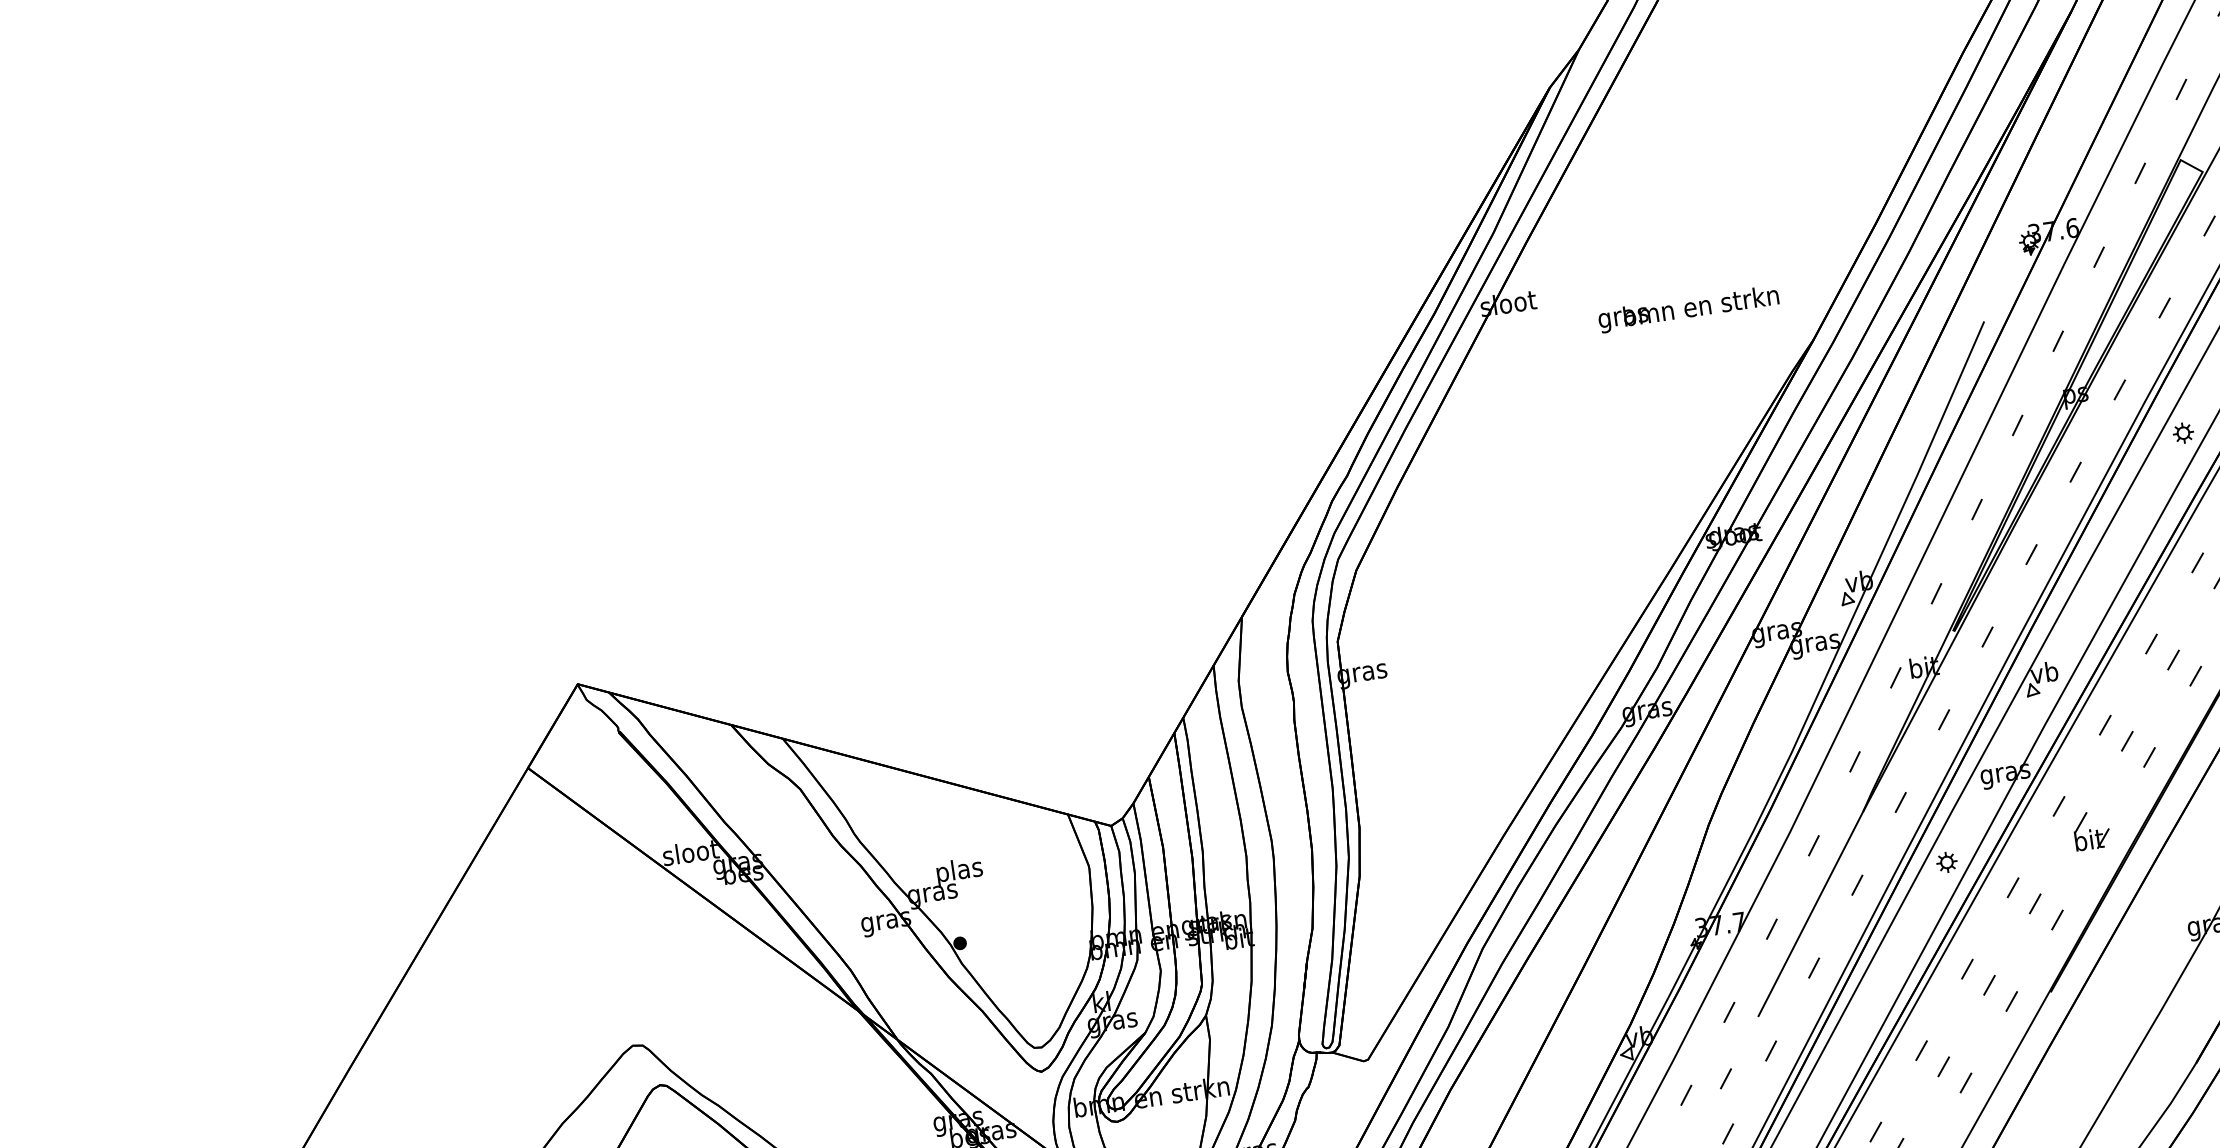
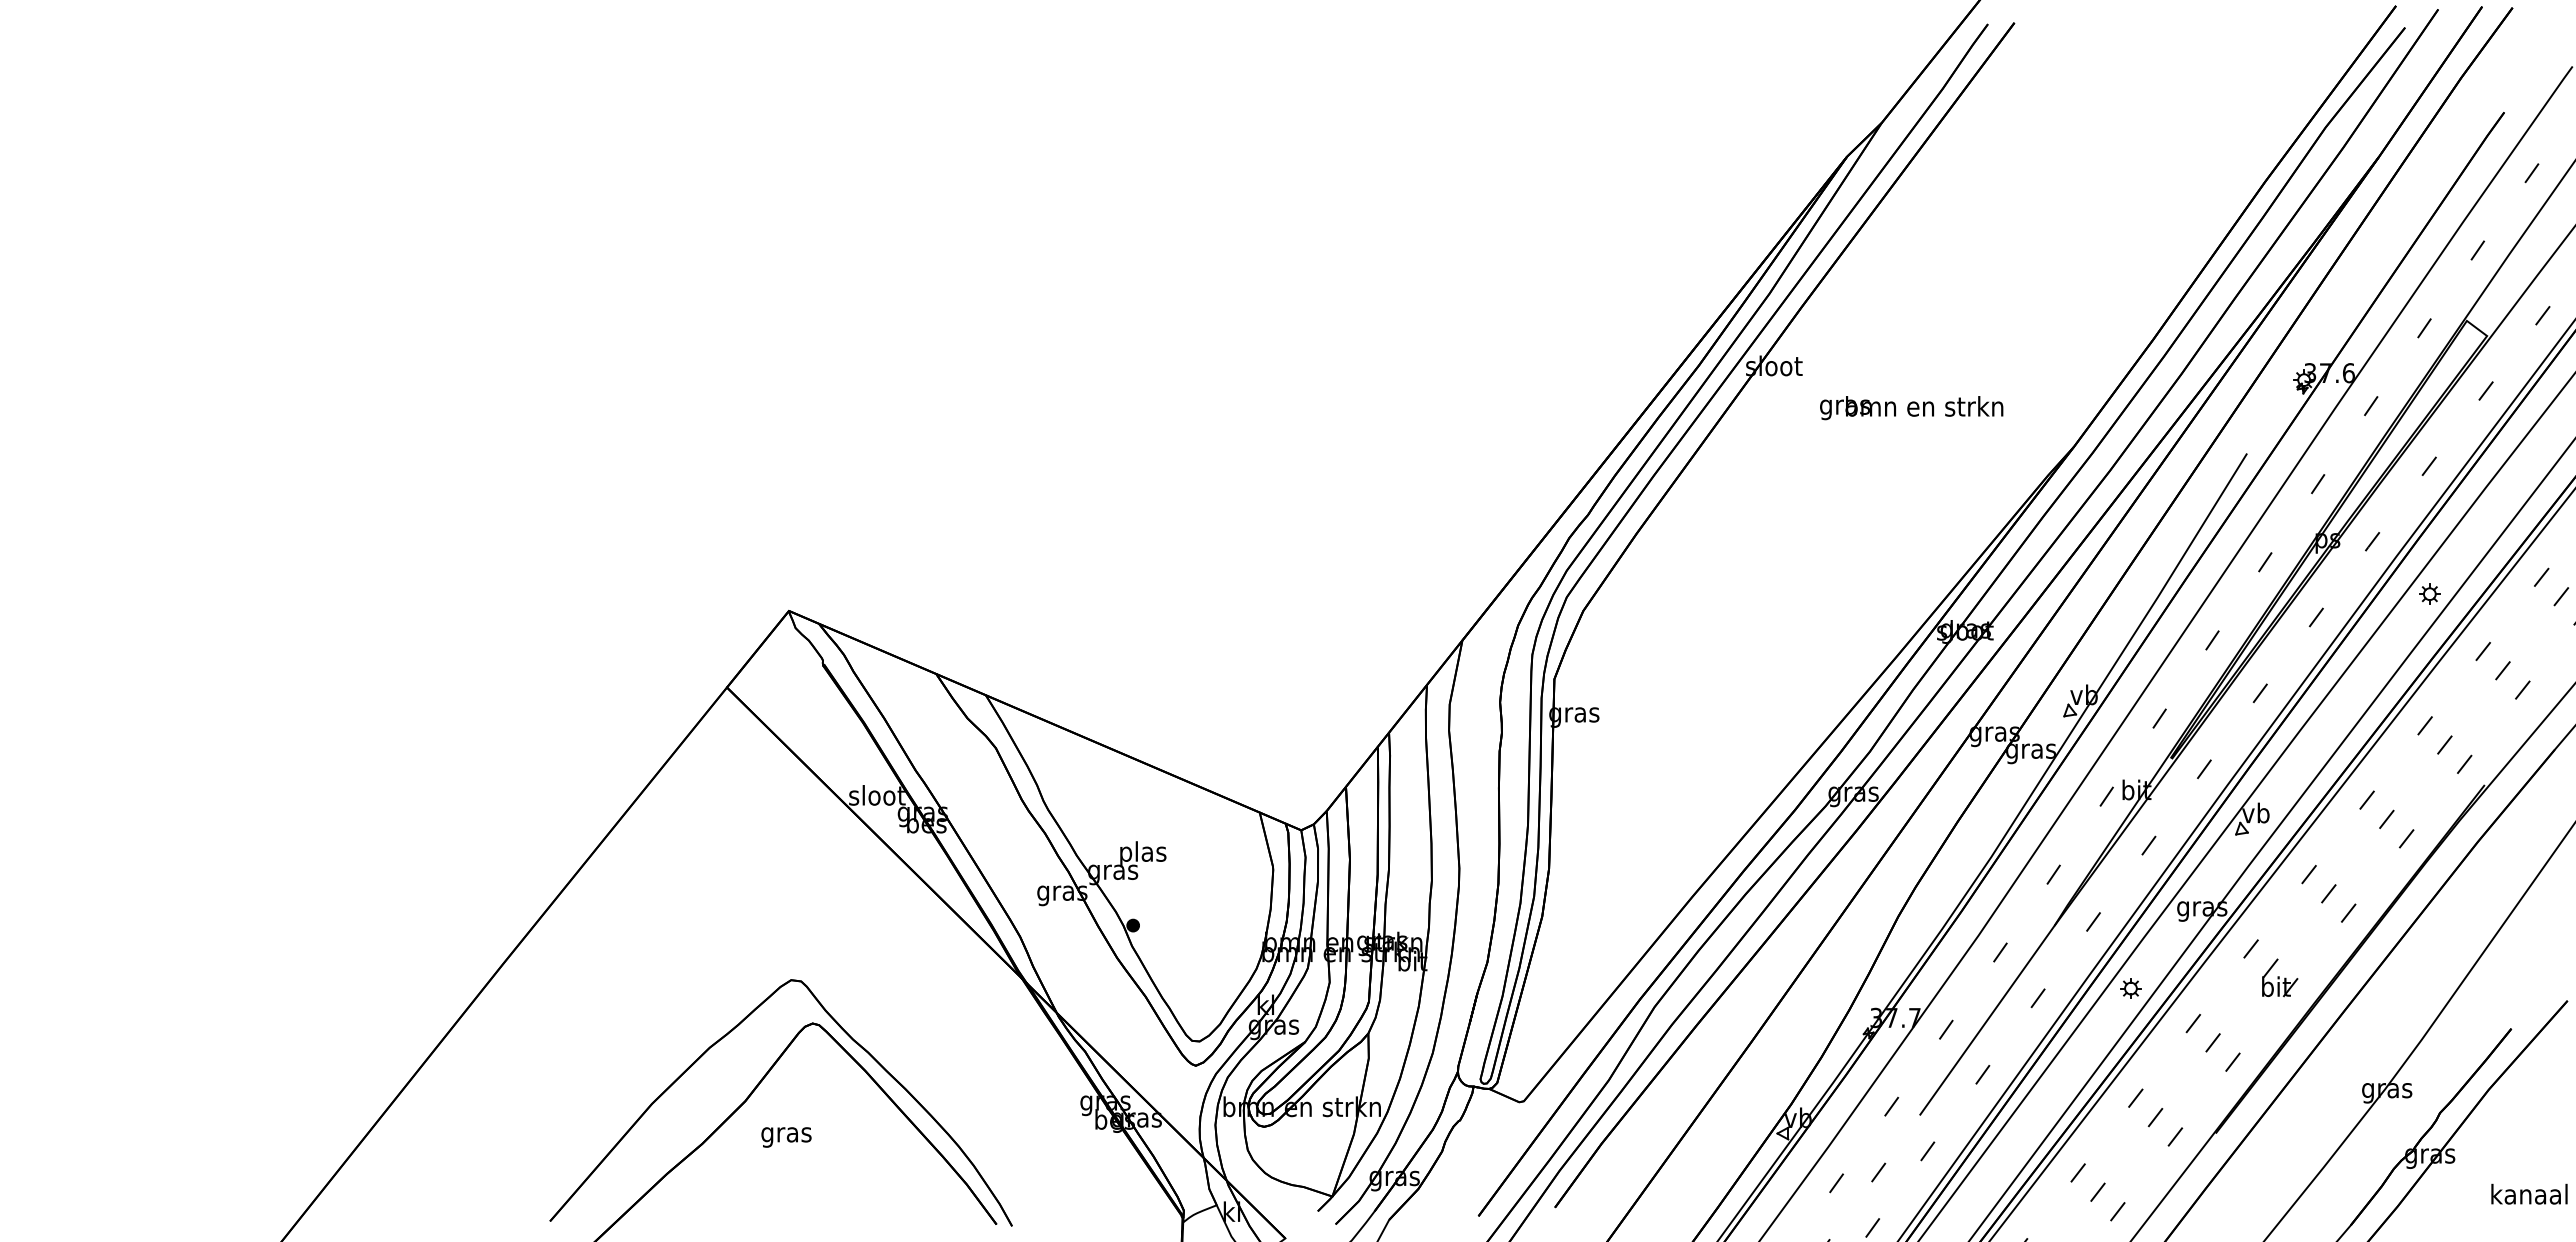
text: (1688, 309) -> (1911, 408), moved

